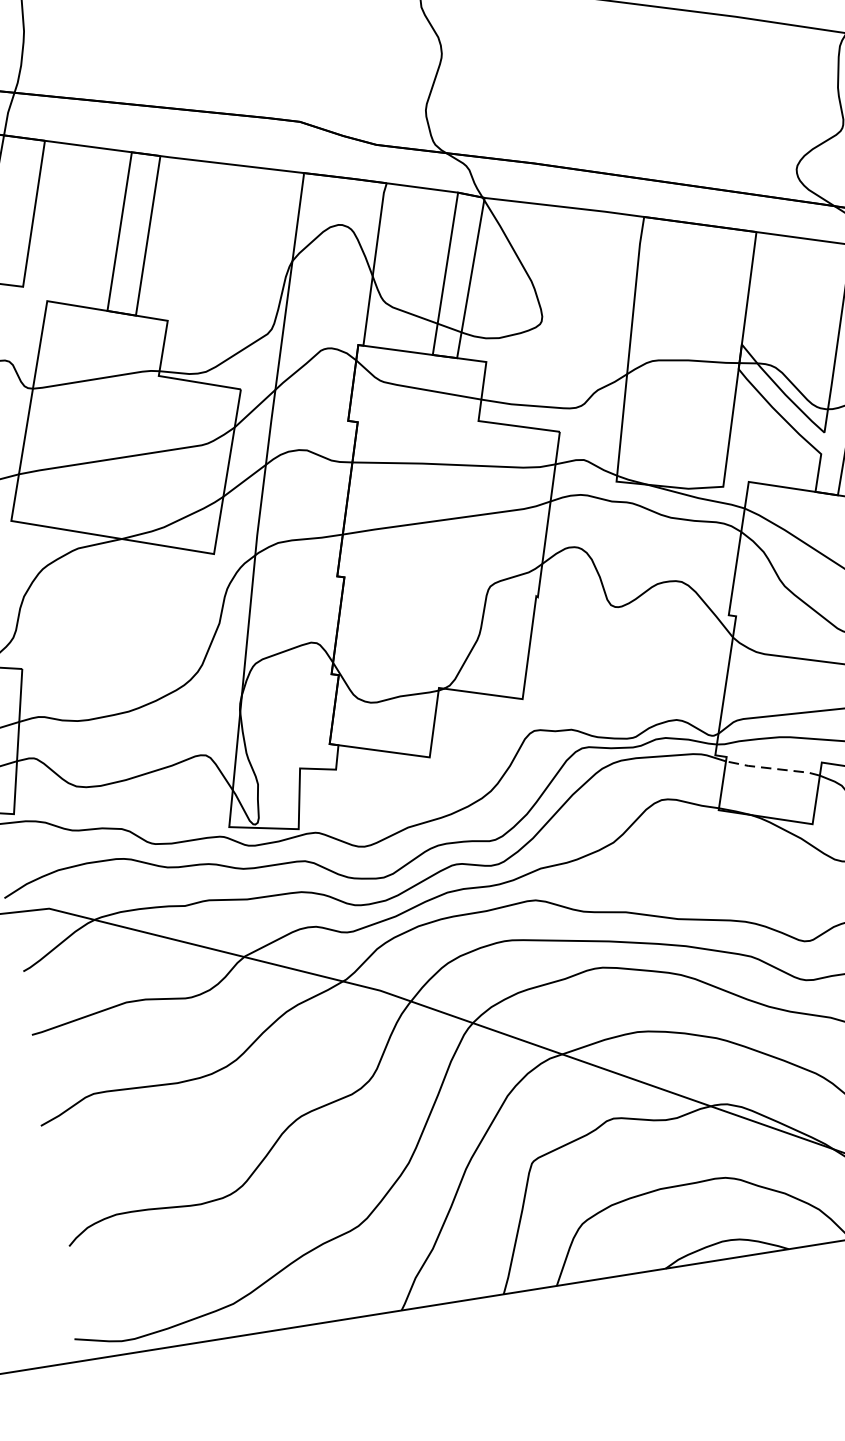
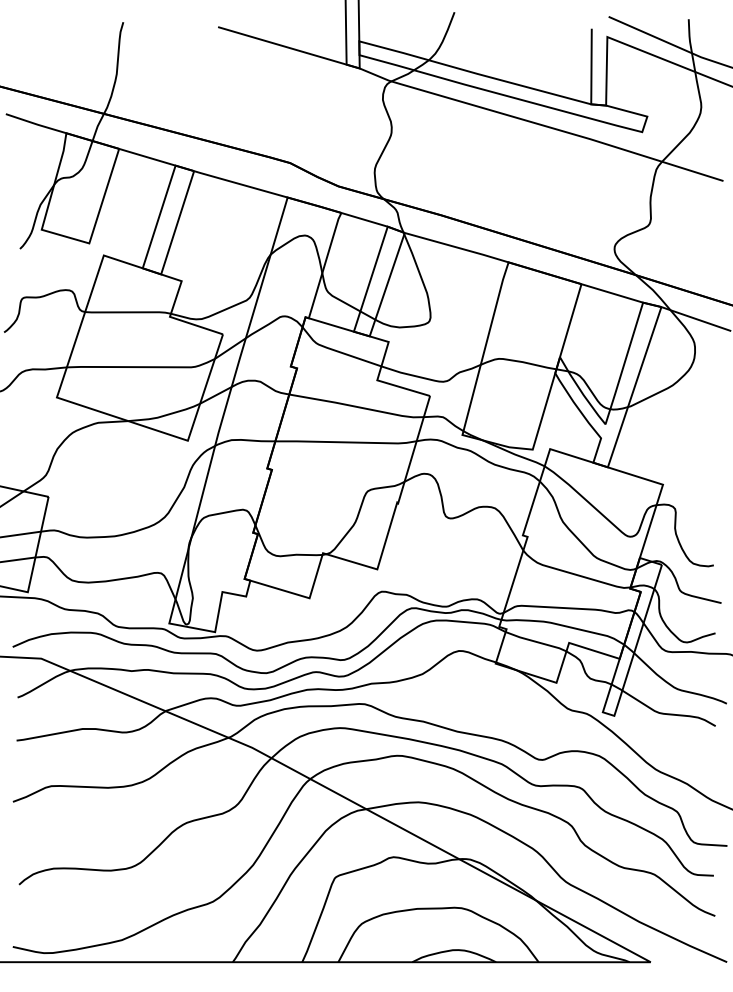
line: (772, 768) -> (535, 641), dashed -> solid

